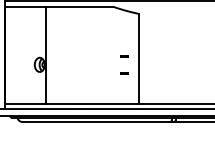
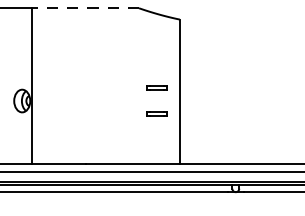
line: (79, 6) -> (85, 7), solid -> dashed
part: (124, 56) -> (157, 87), size x1.6
part: (124, 73) -> (157, 114), size x1.6

